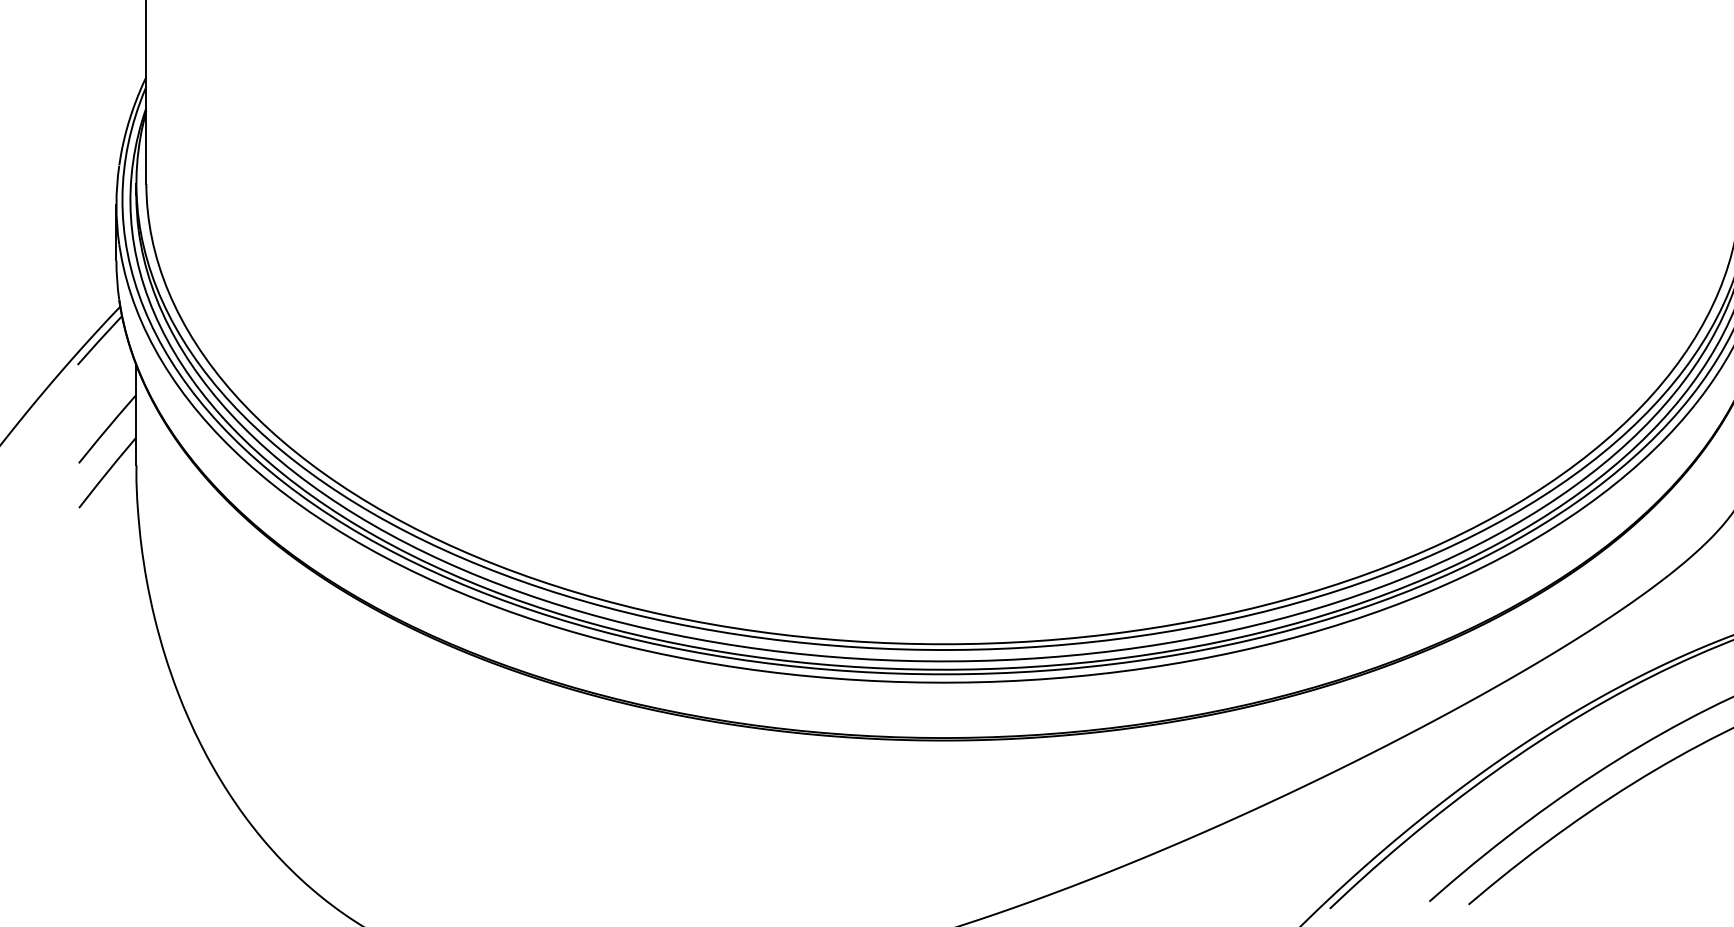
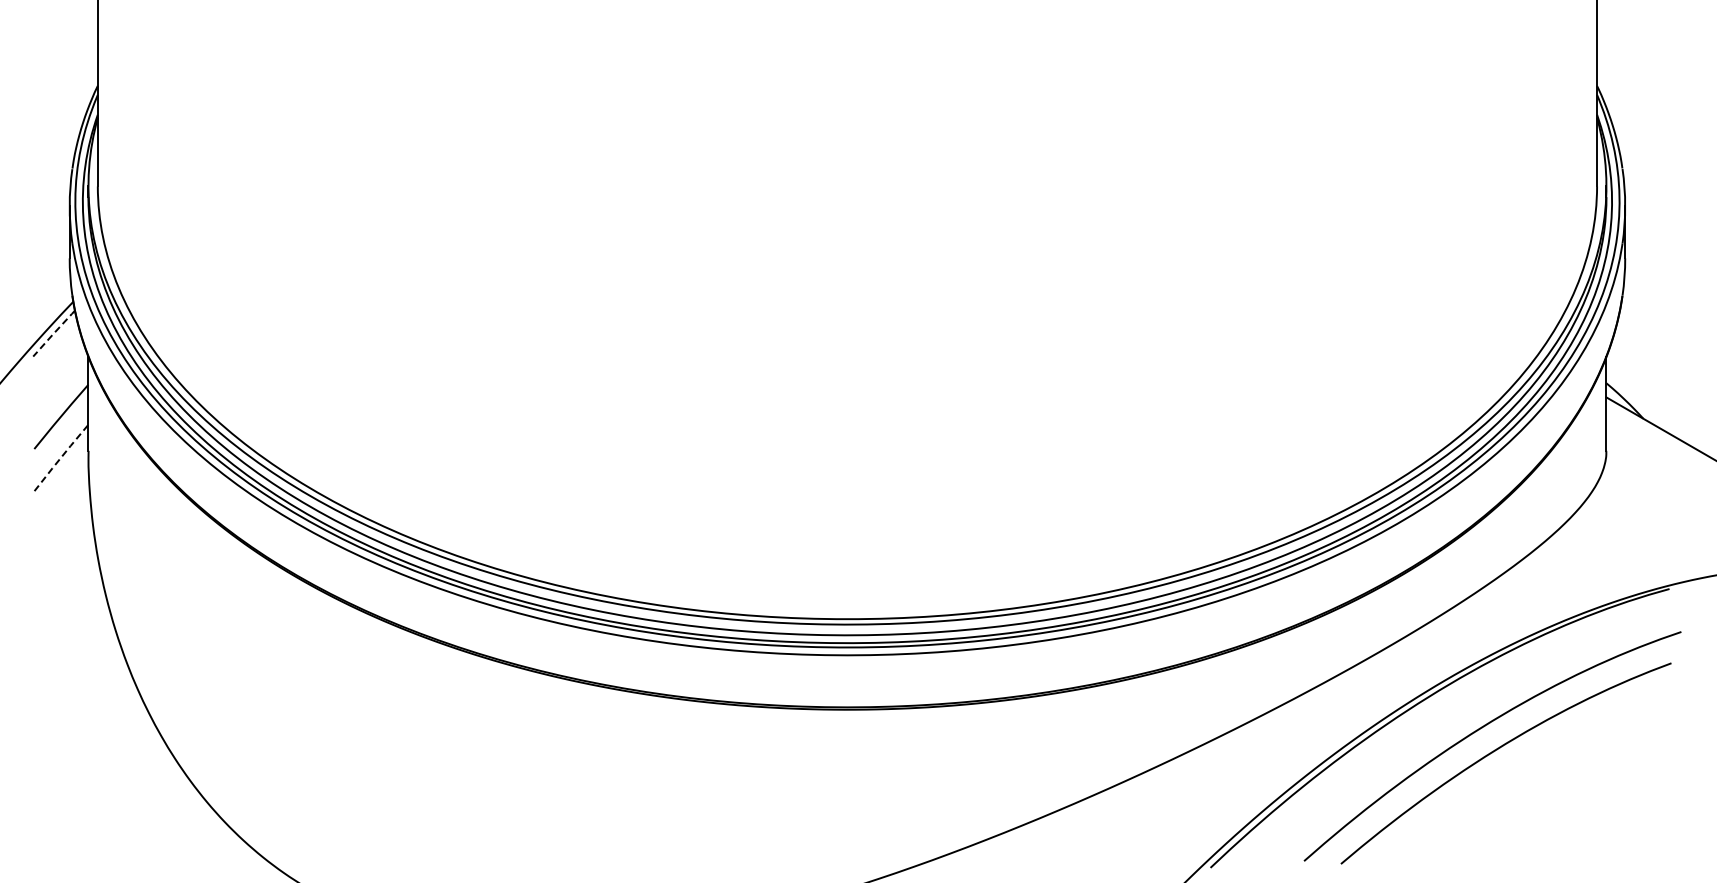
line: (99, 340) -> (53, 333), solid -> dashed
line: (107, 472) -> (61, 457), solid -> dashed

